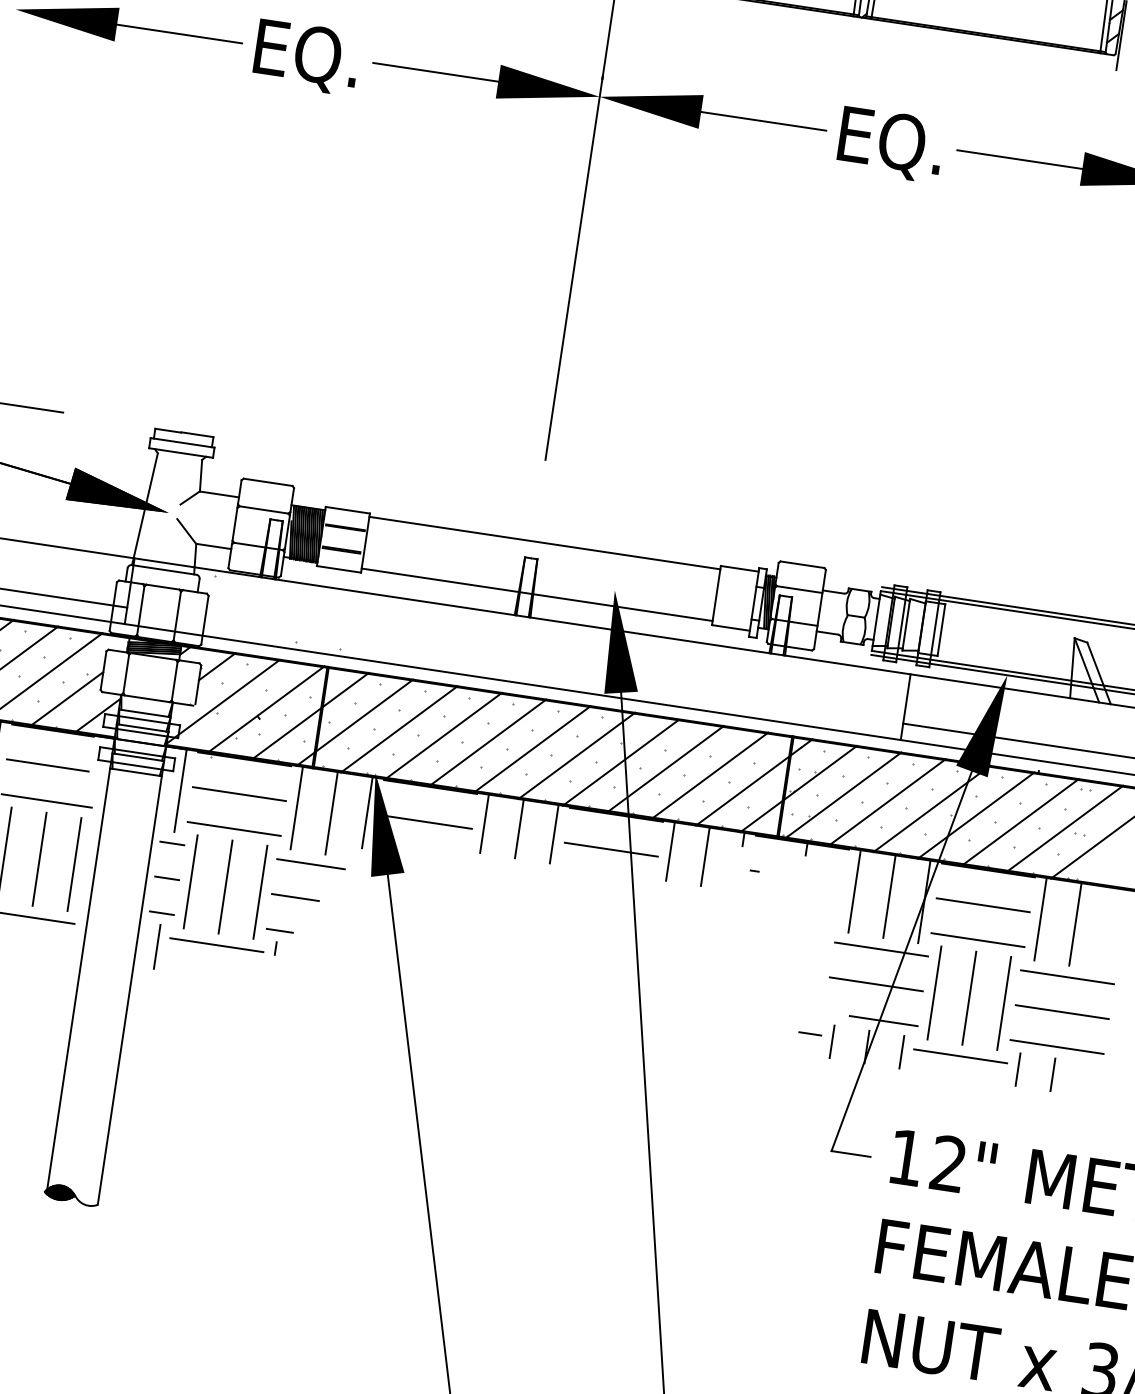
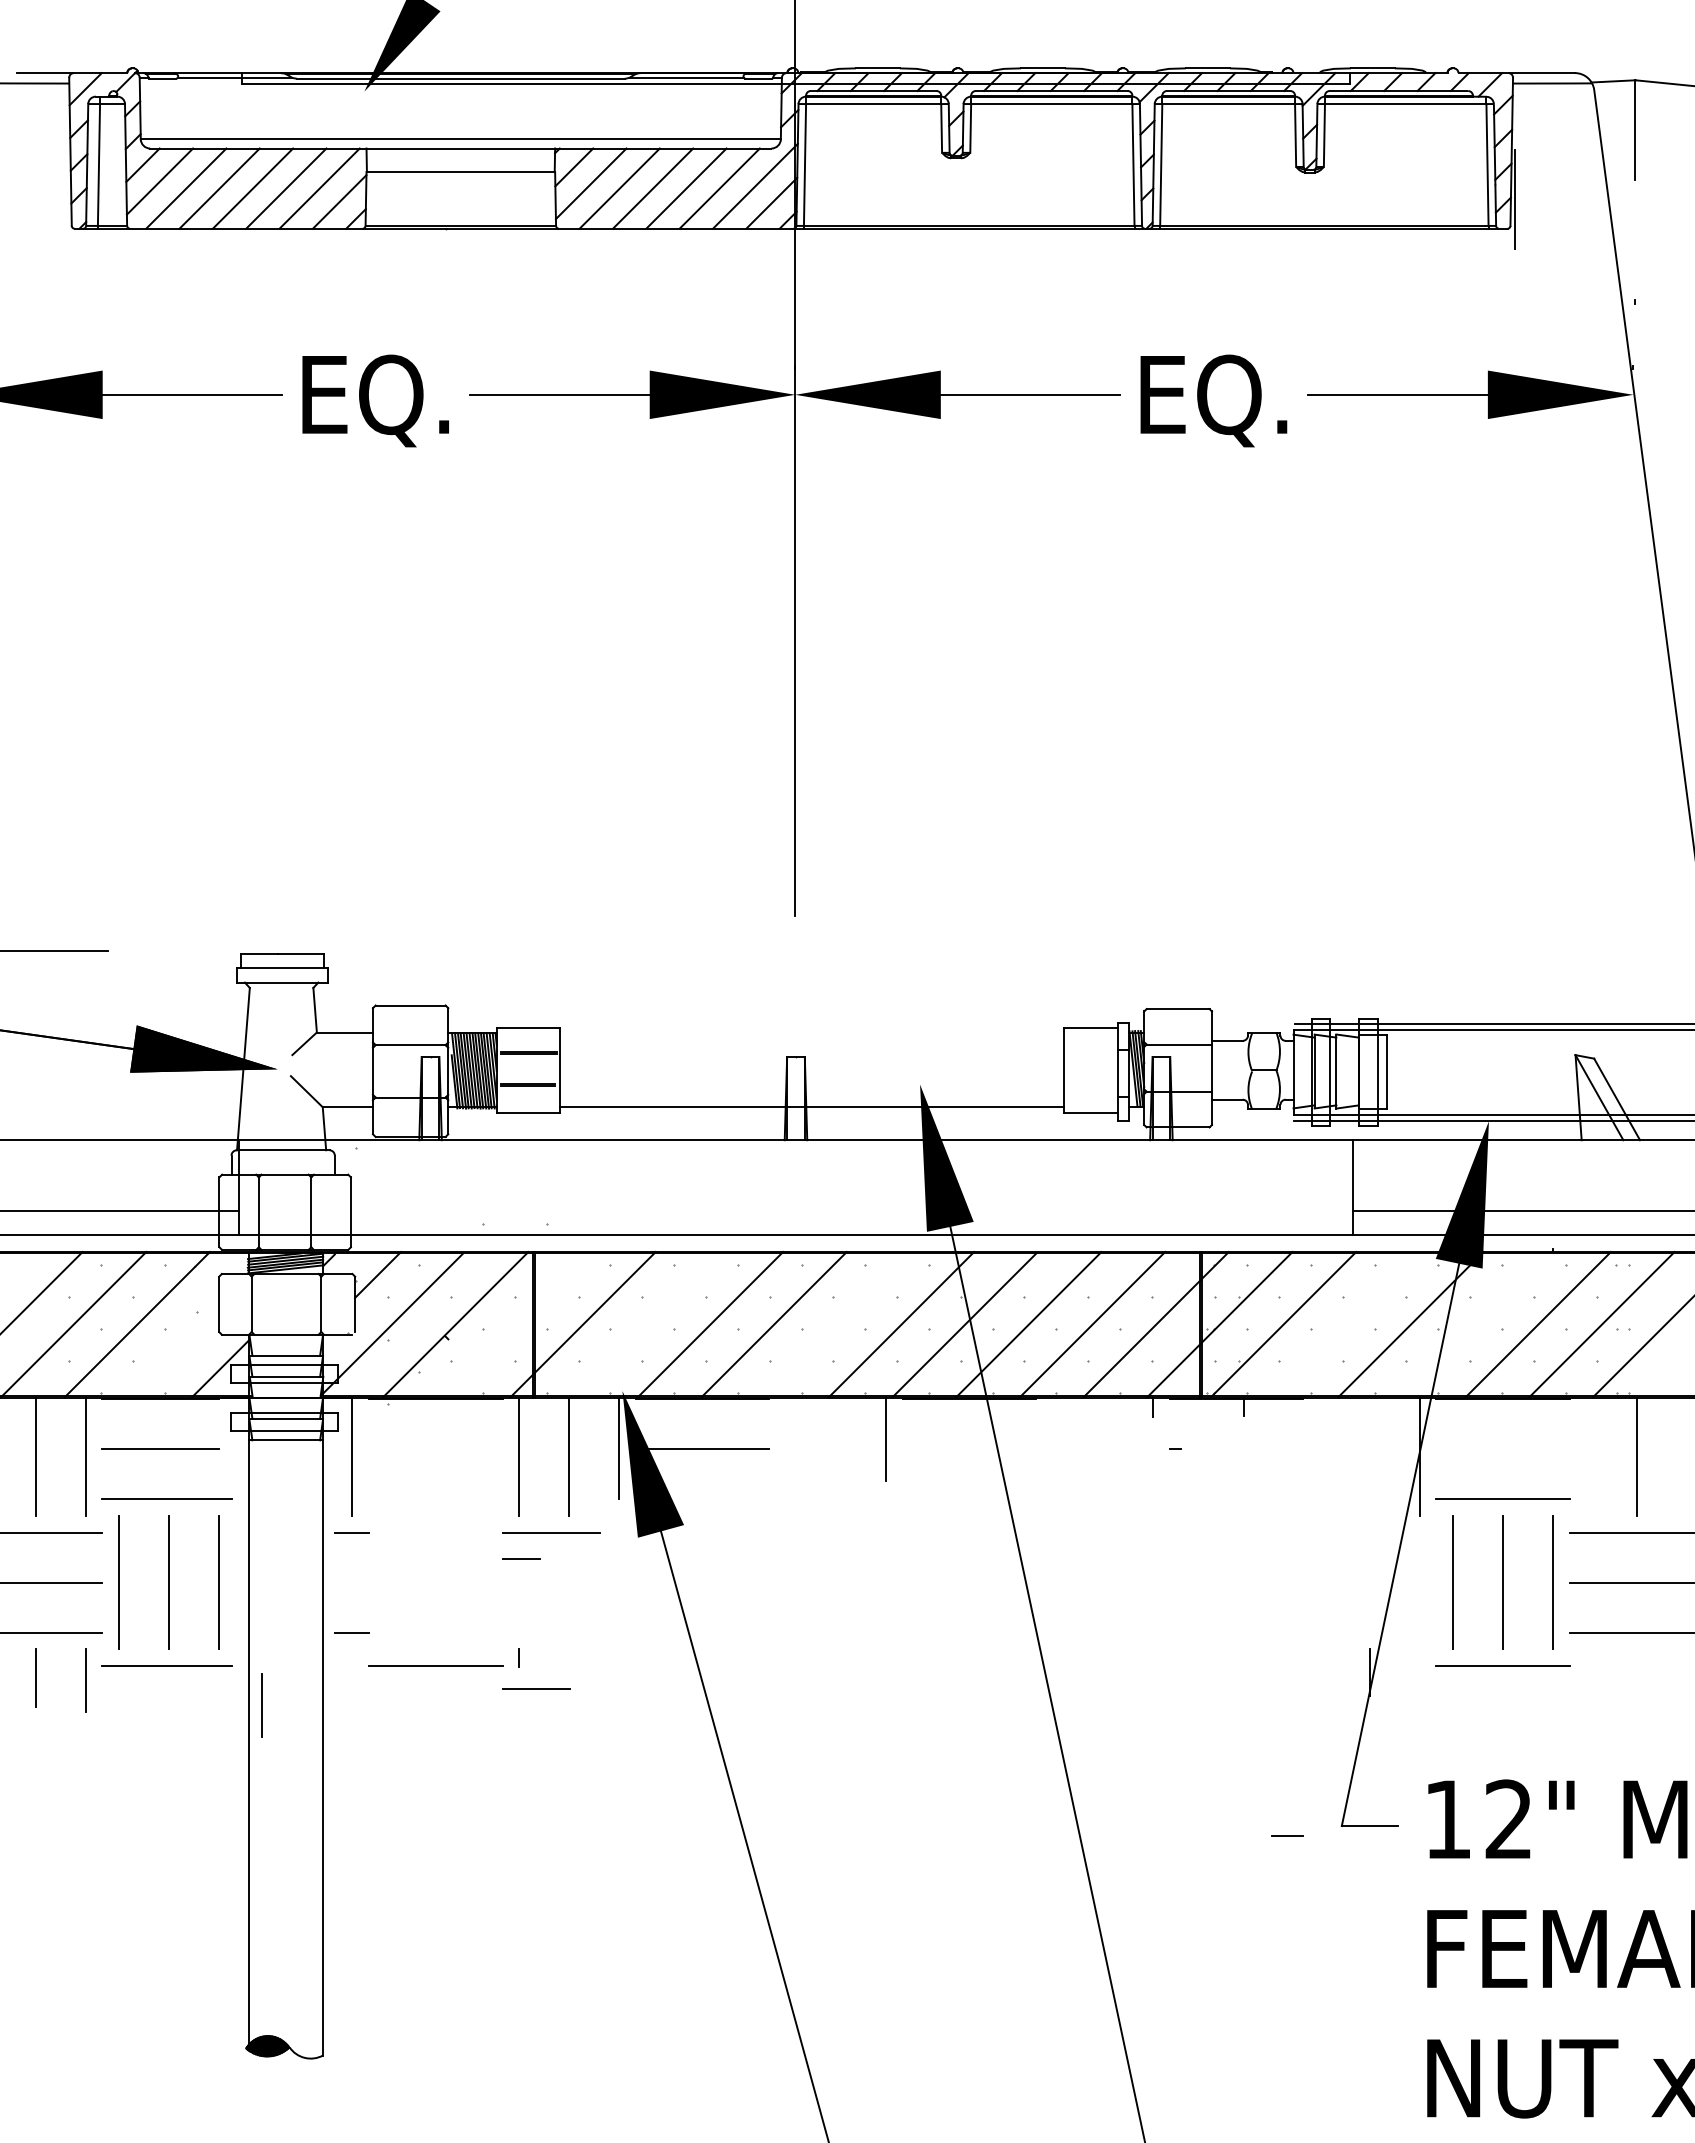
line: (544, 542) -> (811, 1032), removed
line: (66, 698) -> (173, 1351), removed
line: (310, 715) -> (519, 1324), removed
line: (399, 729) -> (646, 1324), removed
line: (532, 749) -> (837, 1324), removed
line: (239, 794) -> (435, 1449), removed
line: (887, 802) -> (1346, 1324), removed
line: (976, 815) -> (1474, 1324), removed
line: (484, 823) -> (786, 1439), removed
line: (233, 829) -> (435, 1499), removed
line: (519, 829) -> (836, 1439), removed
line: (611, 849) -> (969, 1449), removed
line: (670, 851) -> (1052, 1439), removed
line: (705, 856) -> (1102, 1439), removed
line: (166, 878) -> (351, 1582), removed
line: (190, 881) -> (385, 1582), removed
line: (225, 887) -> (435, 1582), removed
line: (854, 891) -> (1319, 1456), removed
line: (260, 892) -> (485, 1582), removed
line: (889, 896) -> (1369, 1456), removed
line: (295, 897) -> (536, 1688), moved
line: (982, 904) -> (1502, 1448), removed
line: (1040, 919) -> (1586, 1456), removed
line: (280, 930) -> (521, 1558), moved
line: (156, 946) -> (261, 1705), moved
line: (881, 949) -> (1369, 1532), removed
line: (876, 984) -> (1369, 1582), removed
line: (883, 1020) -> (1387, 1632), removed
line: (810, 1033) -> (1287, 1835), moved
line: (831, 1041) -> (1319, 1672), removed
line: (901, 1052) -> (1419, 1672), removed
line: (1018, 1069) -> (1586, 1672), removed
line: (1052, 1074) -> (1636, 1672), removed

